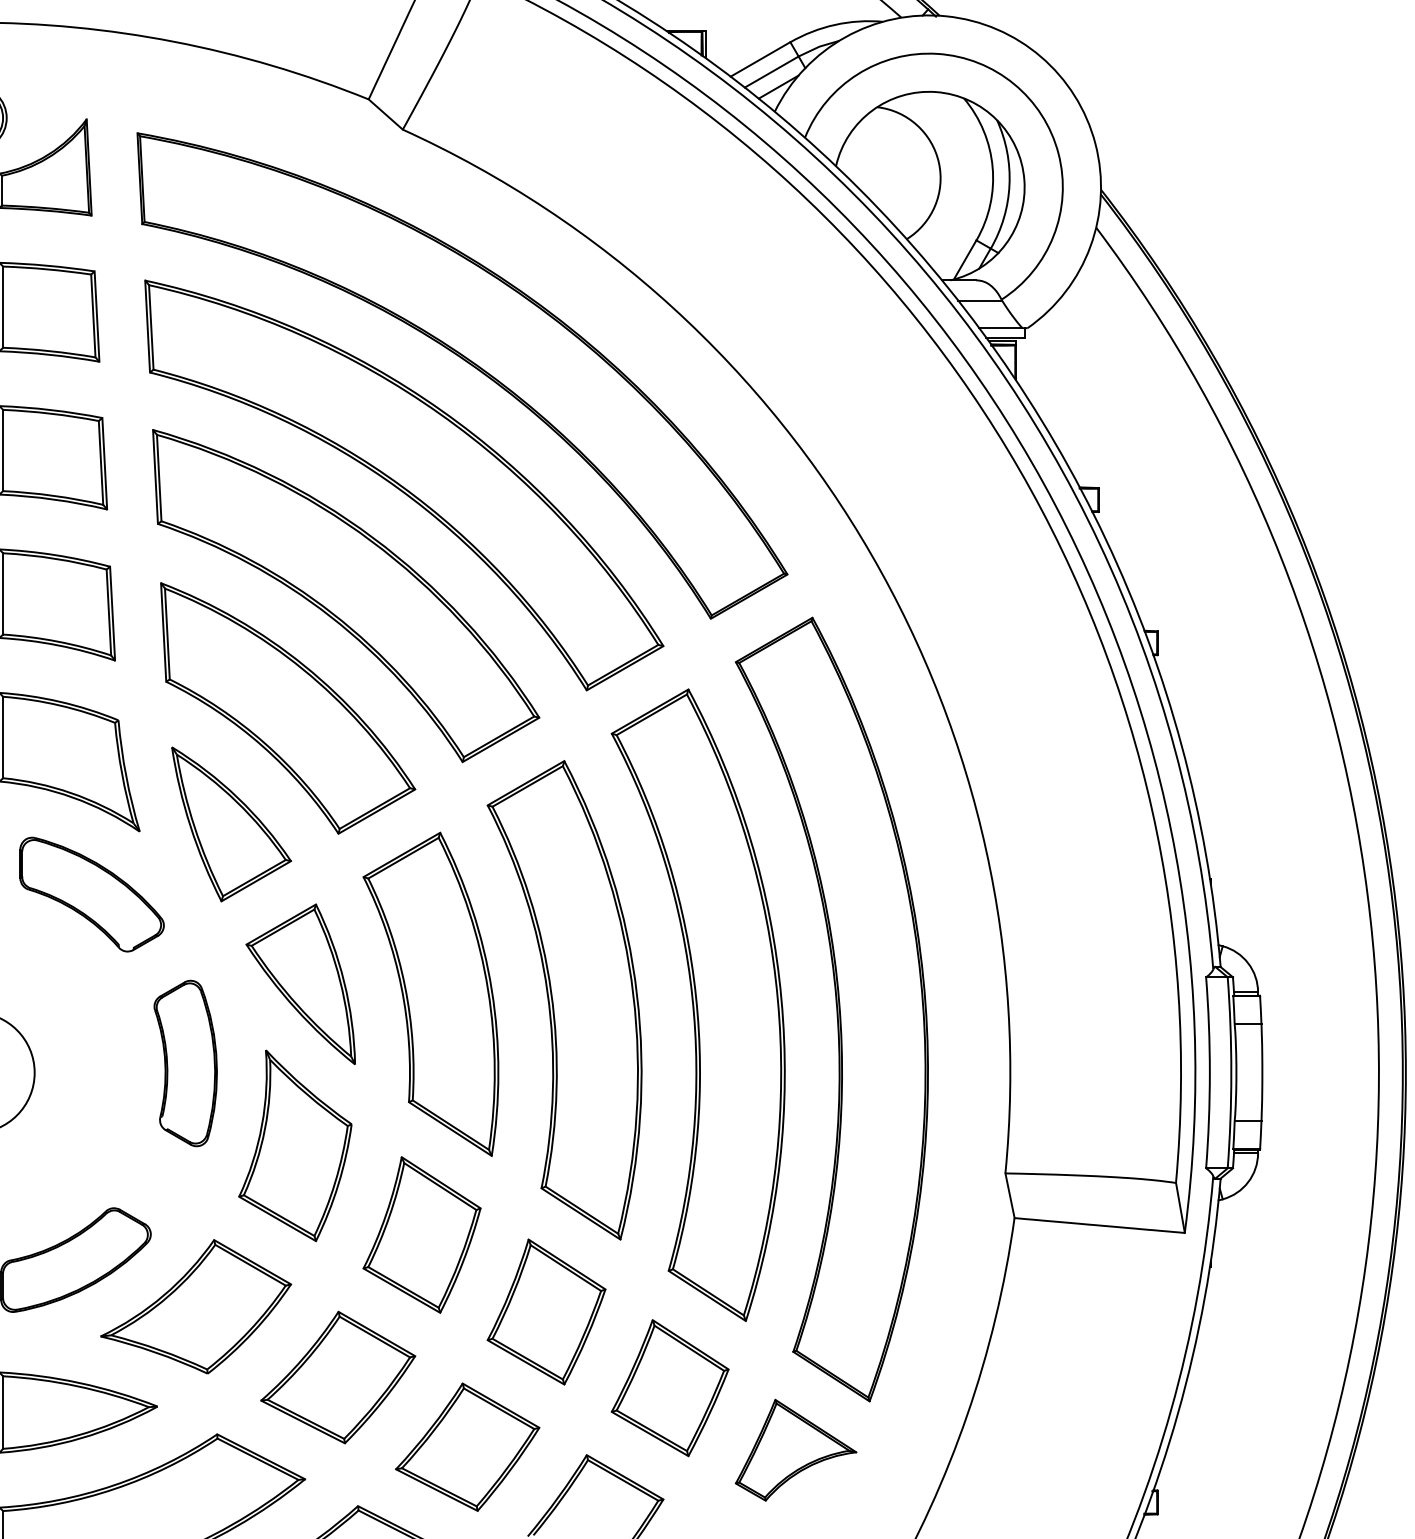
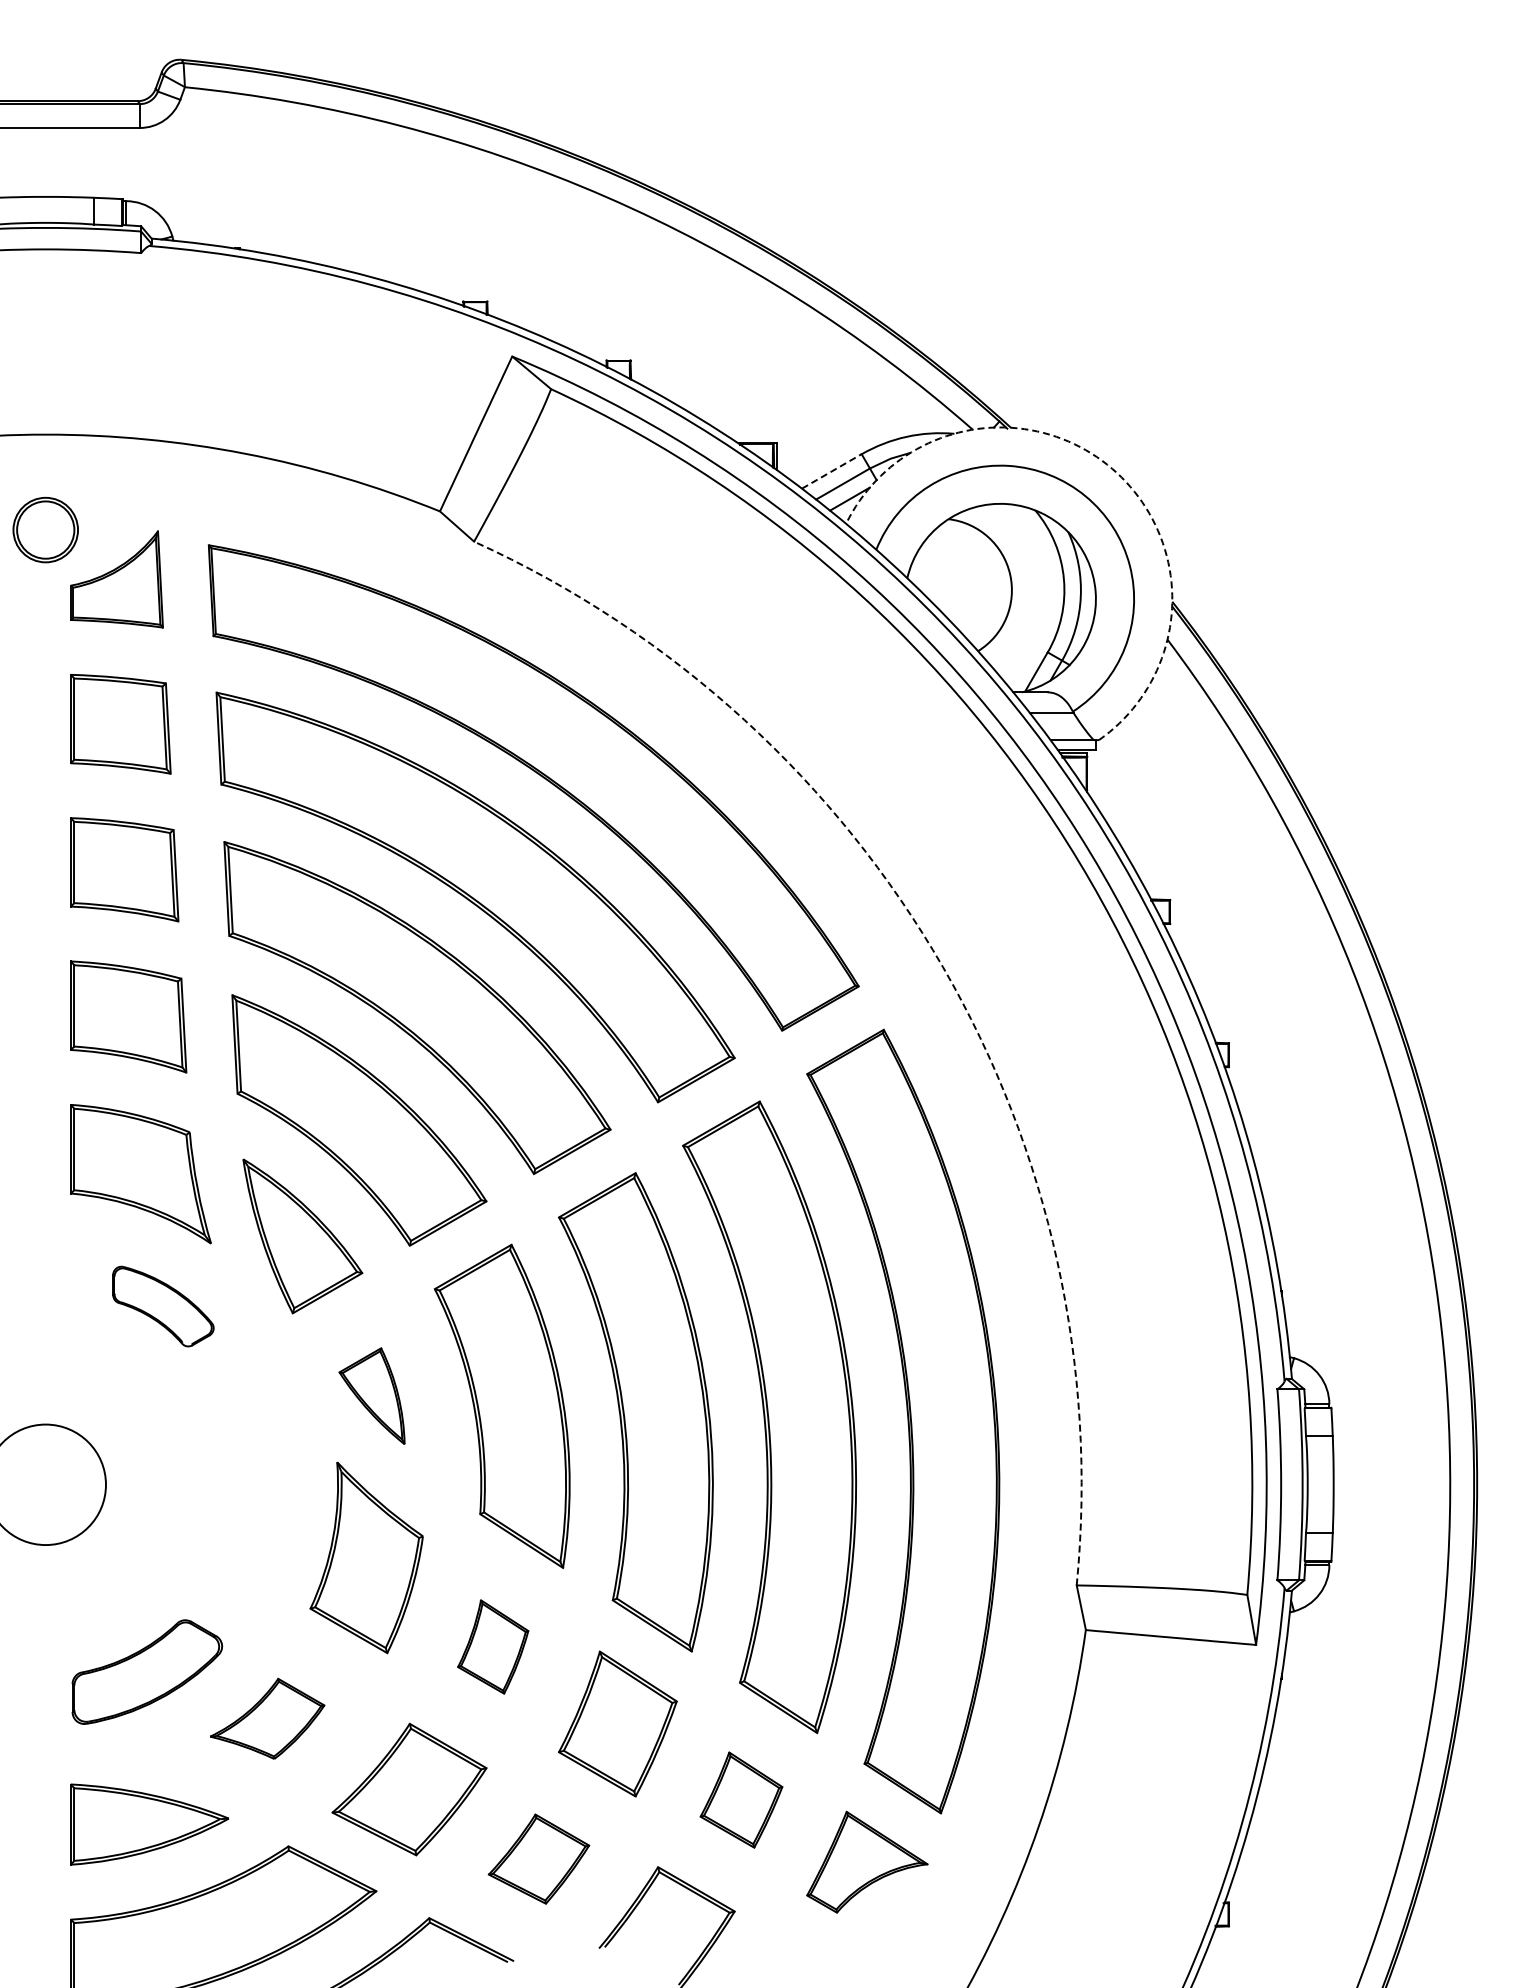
arc: (1041, 56) -> (1112, 468), solid -> dashed
line: (761, 59) -> (832, 471), solid -> dashed
arc: (871, 554) -> (942, 966), solid -> dashed
part: (92, 894) -> (163, 1306), size x0.7
part: (300, 983) -> (371, 1395), size x0.6
part: (185, 1063) -> (256, 1475), removed
part: (421, 1234) -> (492, 1646), size x0.6
part: (196, 1306) -> (267, 1718), size x0.6
part: (670, 1387) -> (741, 1799), size x0.7
part: (467, 1446) -> (538, 1858), size x0.7

